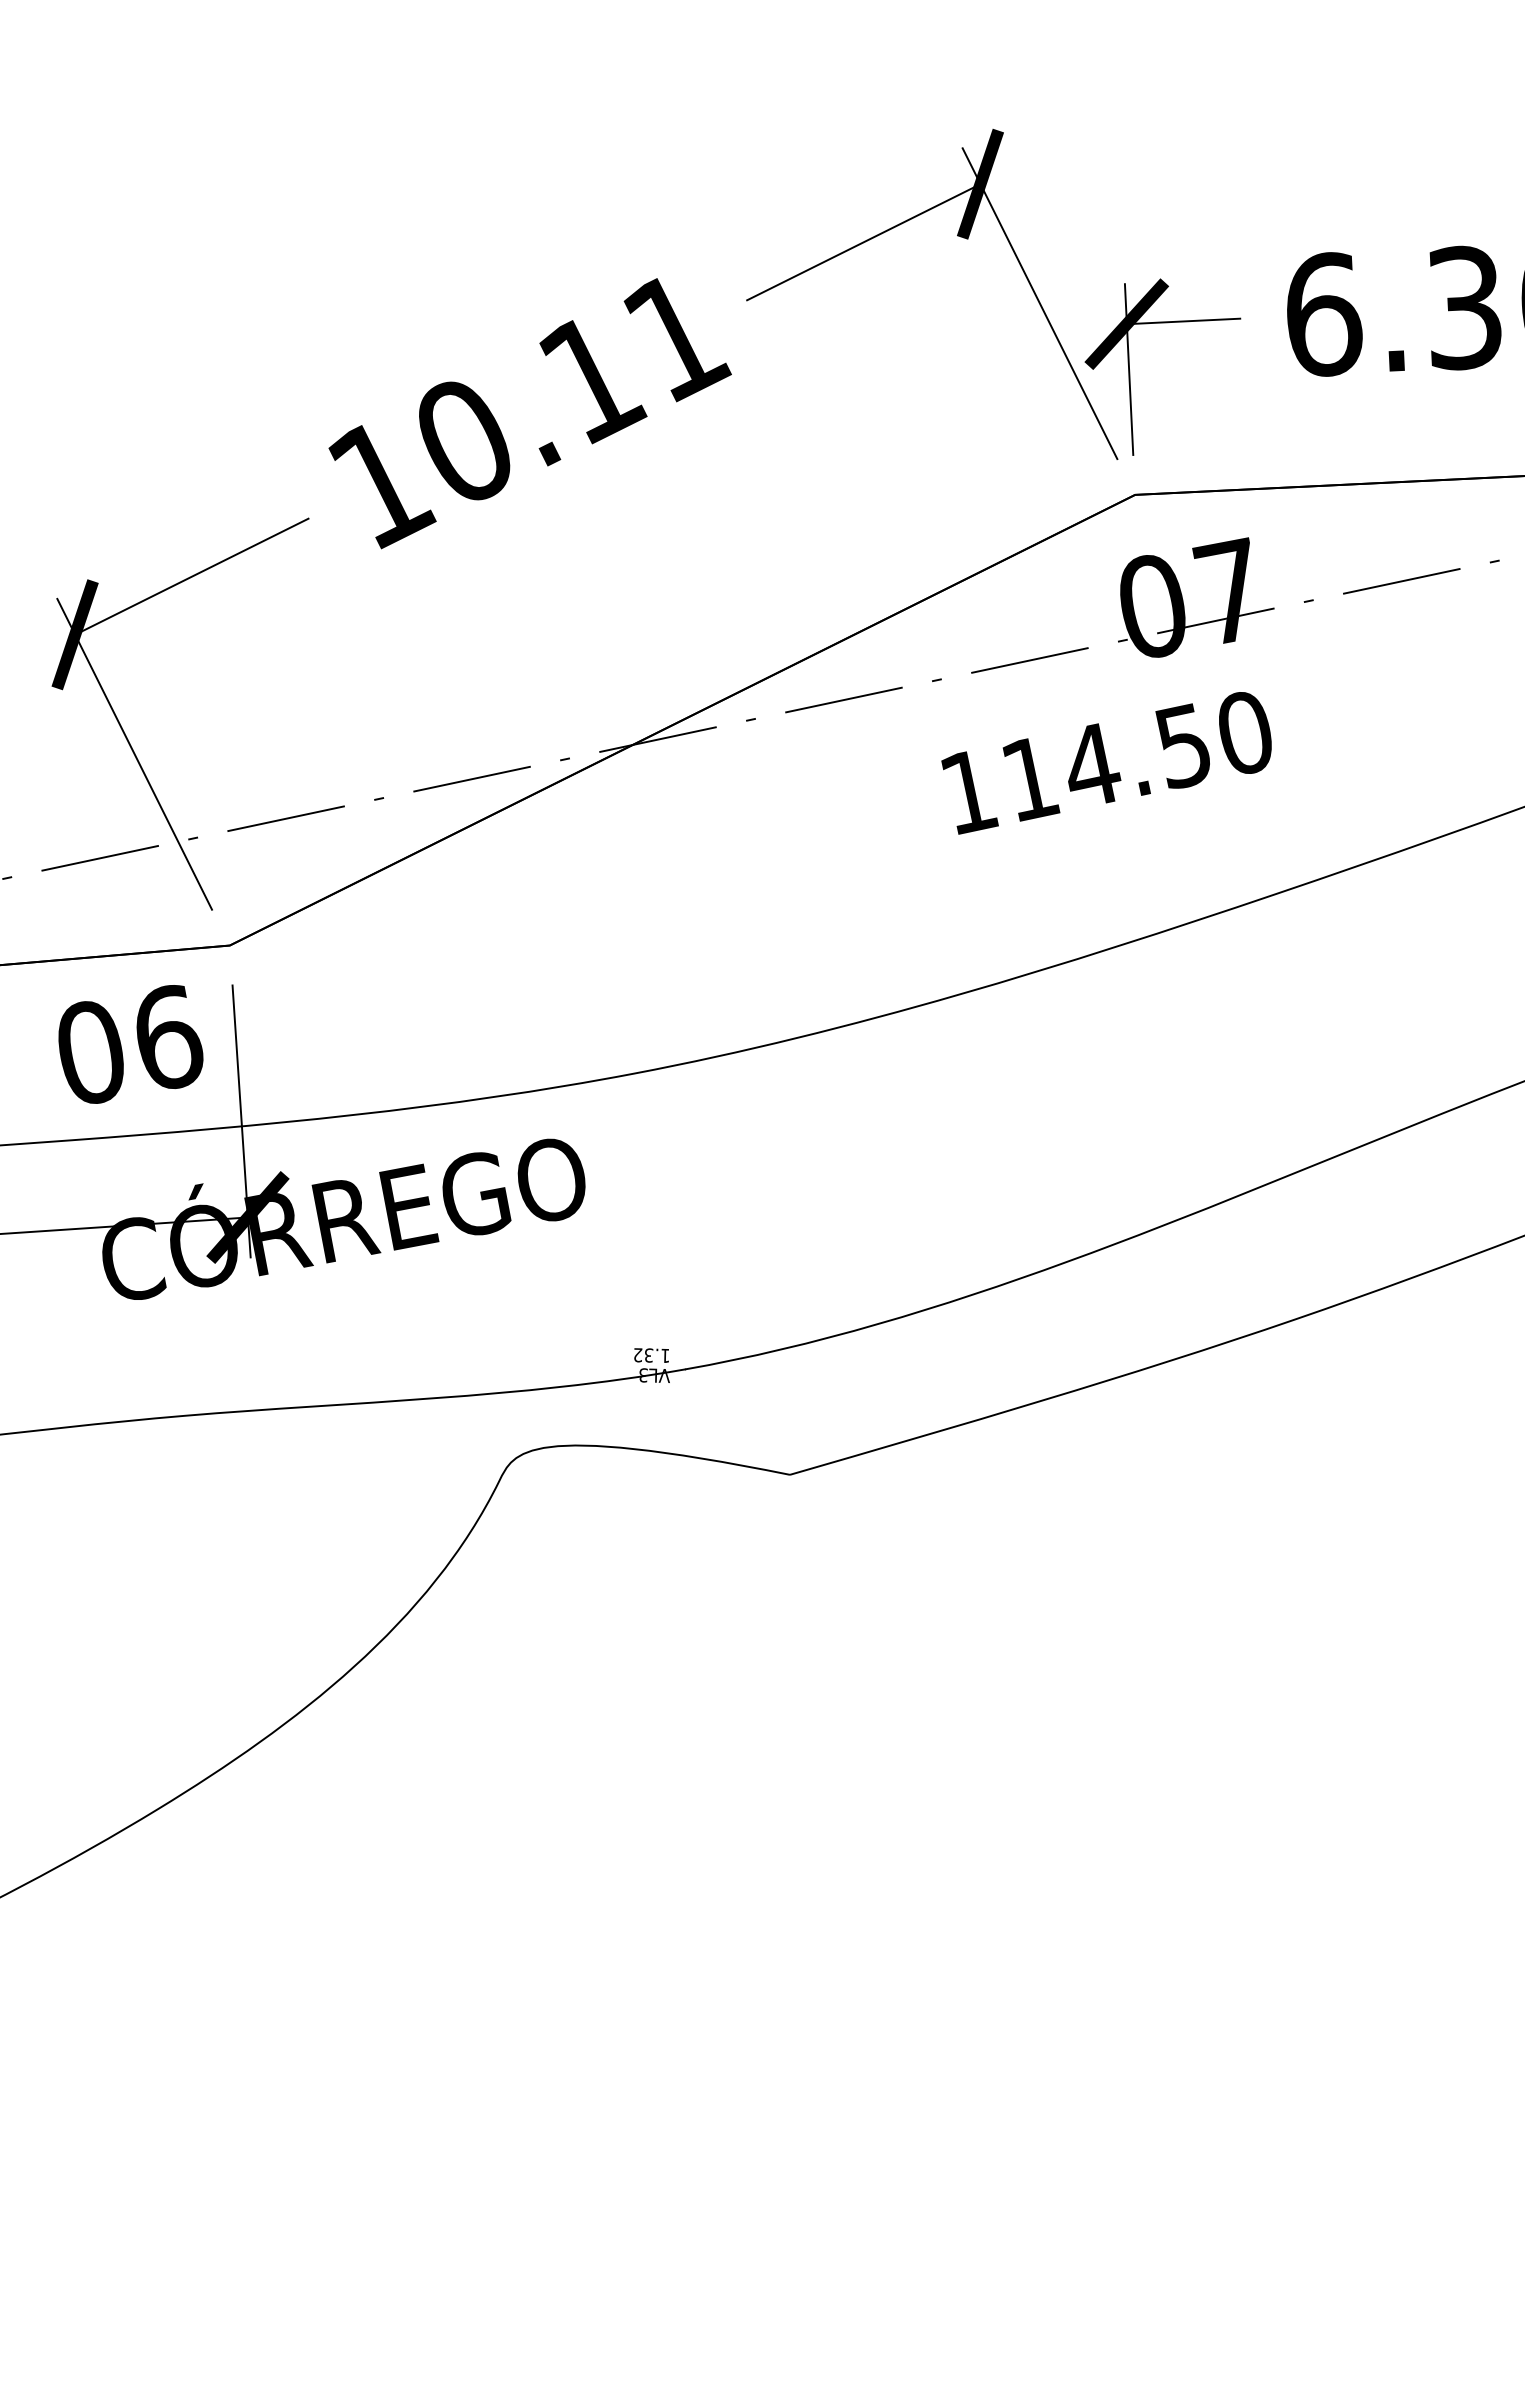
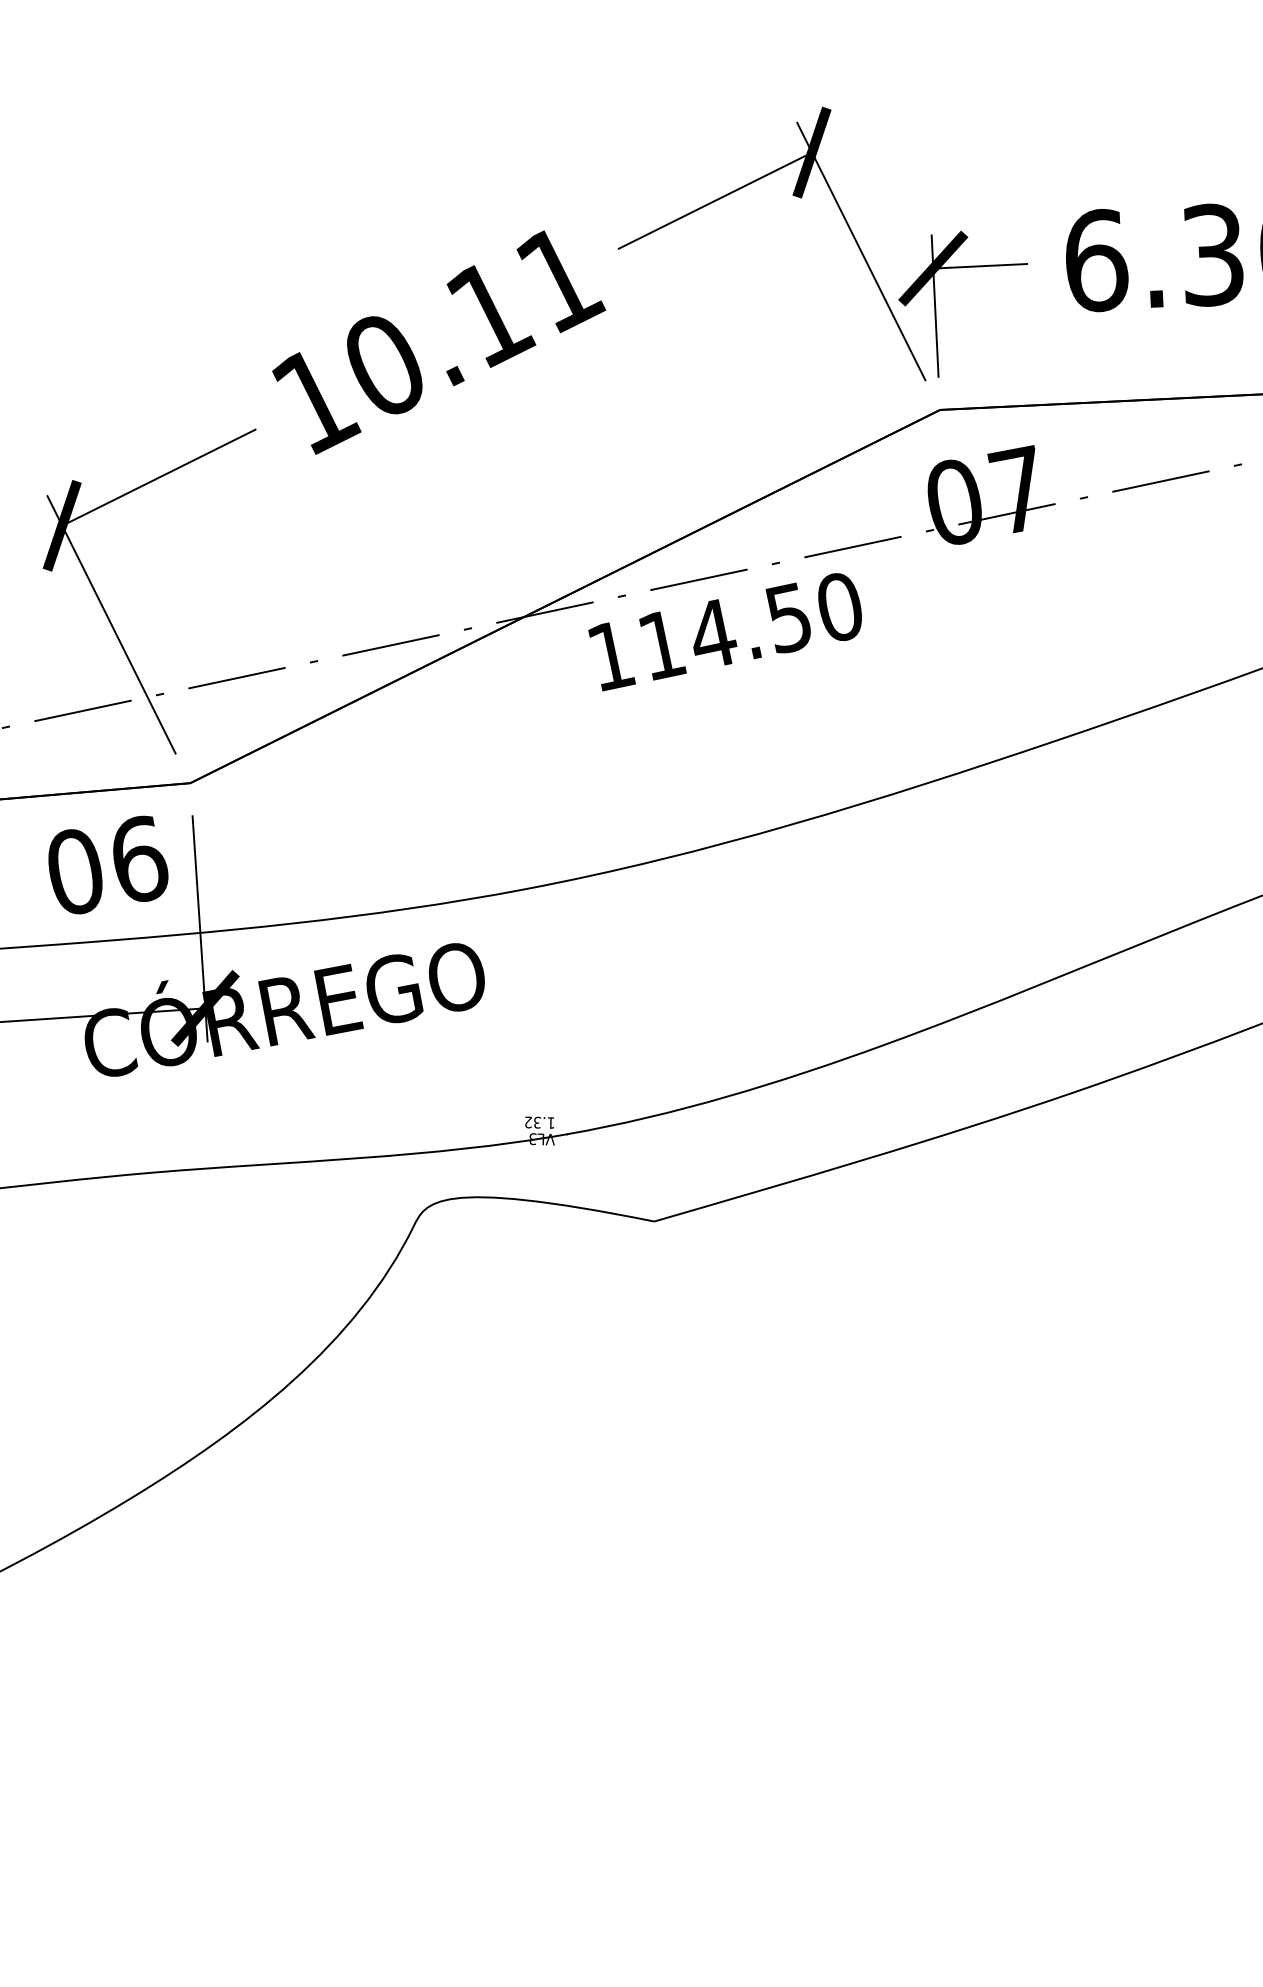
text: (1106, 763) -> (725, 632), moved

